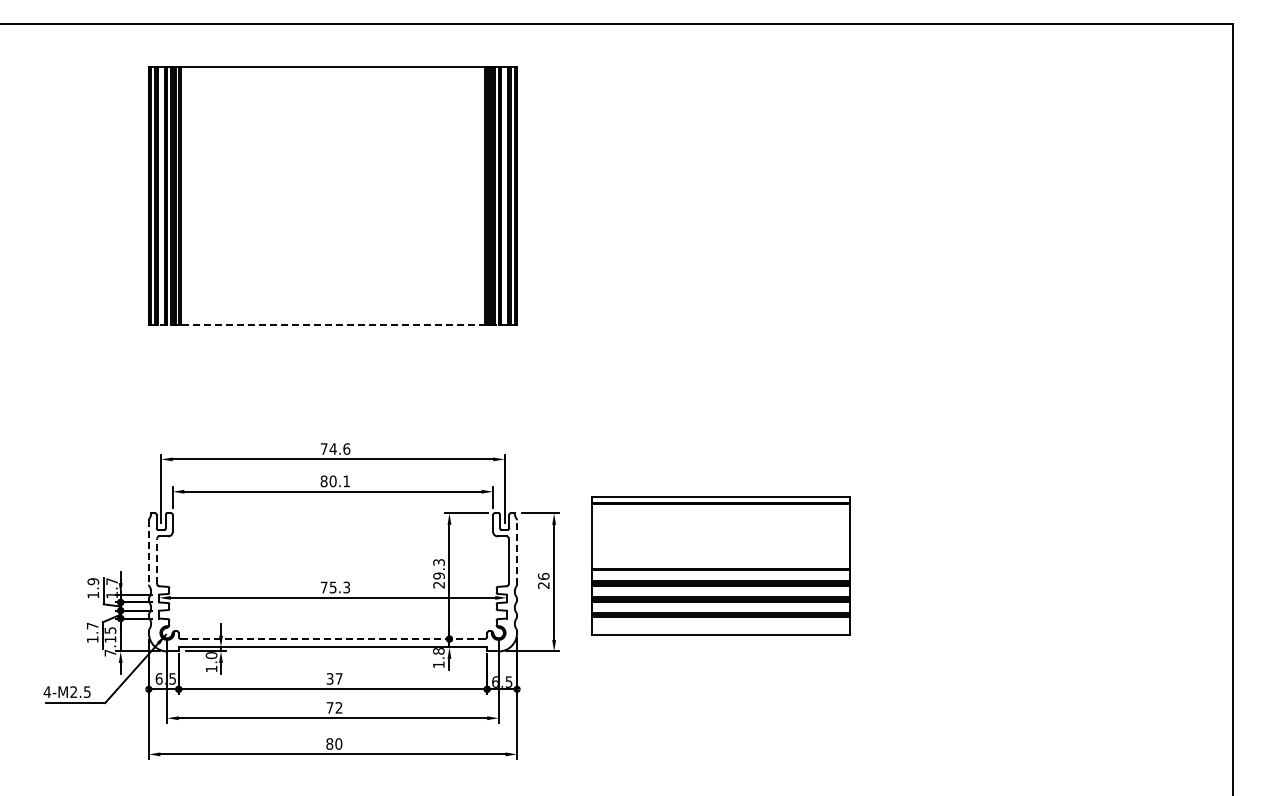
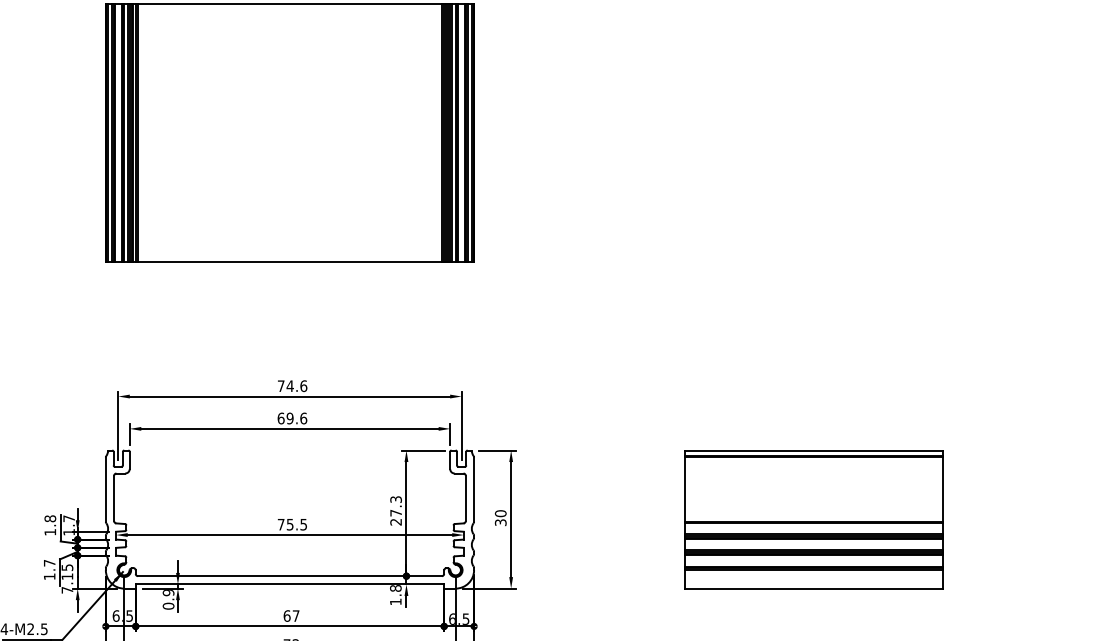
line: (333, 324) -> (290, 261), dashed -> solid
text: (335, 481) -> (292, 418), 80.1 -> 69.6
line: (517, 552) -> (474, 489), dashed -> solid
line: (148, 553) -> (105, 490), dashed -> solid
line: (157, 561) -> (114, 498), dashed -> solid
part: (720, 565) -> (813, 518), moved
text: (438, 575) -> (395, 512), 29.3 -> 27.3
text: (543, 580) -> (500, 517), 26 -> 30
text: (93, 581) -> (50, 518), 1.9 -> 1.8
text: (346, 586) -> (303, 523), 75.3 -> 75.5
line: (332, 639) -> (289, 576), dashed -> solid
text: (211, 662) -> (168, 599), 1.0 -> 0.9
text: (329, 678) -> (286, 615), 37 -> 67

